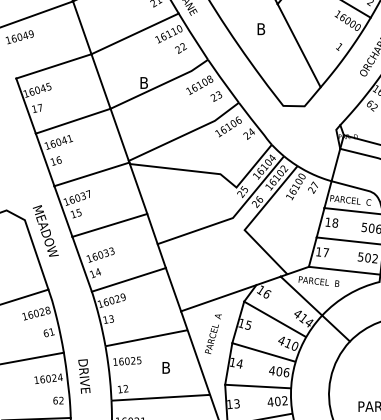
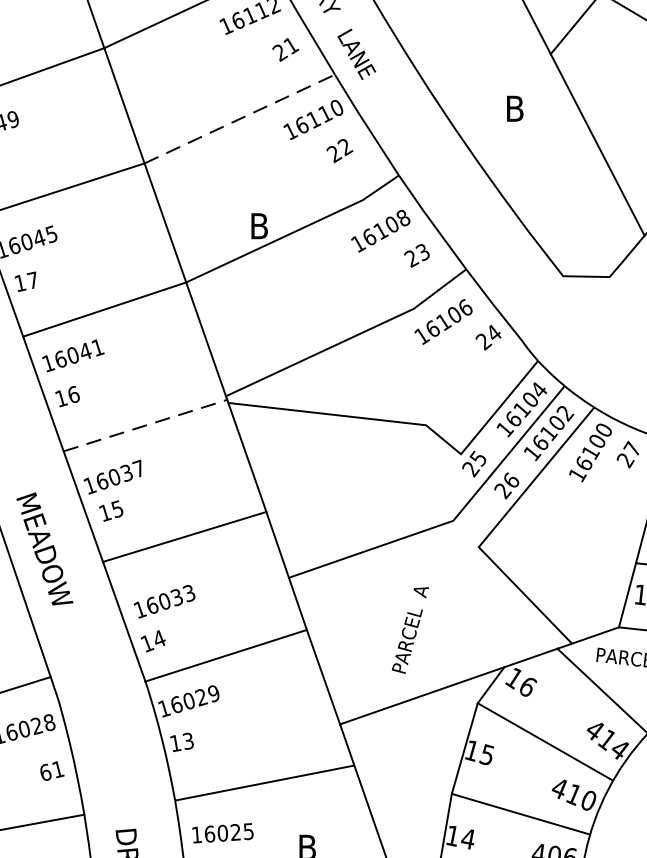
line: (135, 33) -> (240, 118), solid -> dashed
line: (92, 174) -> (146, 425), solid -> dashed
text: (213, 334) -> (410, 630), moved

